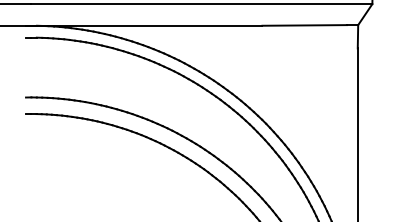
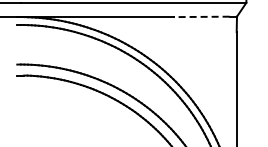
line: (304, 24) -> (201, 16), solid -> dashed

